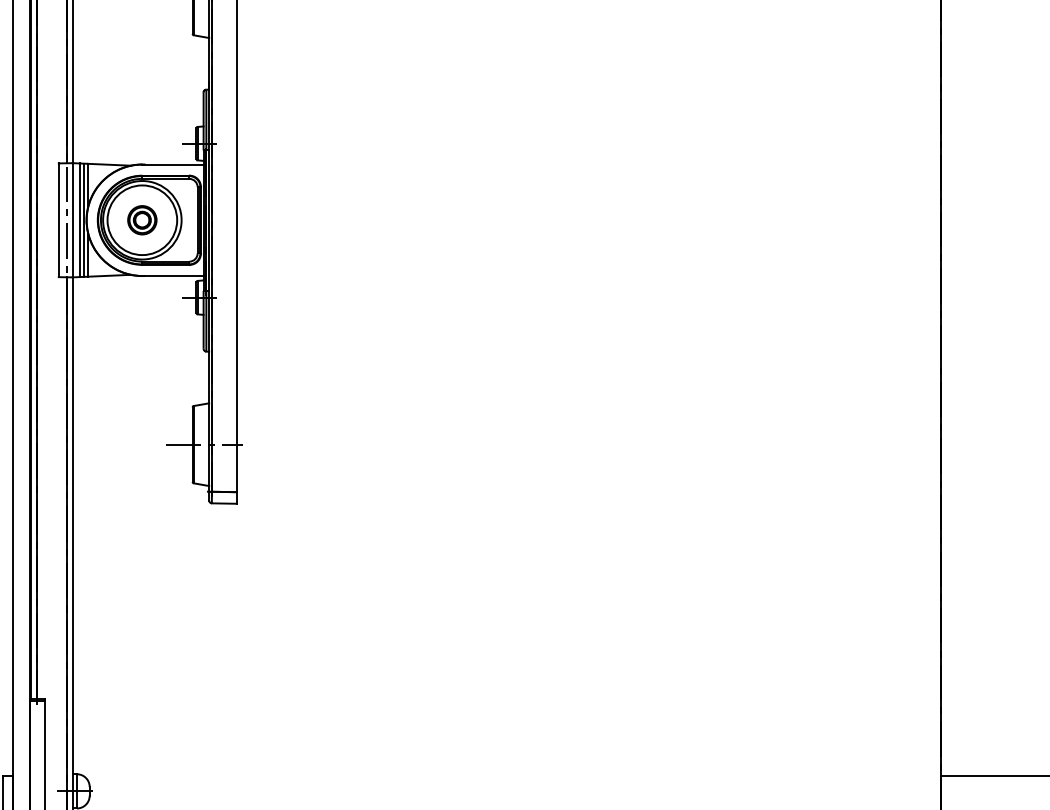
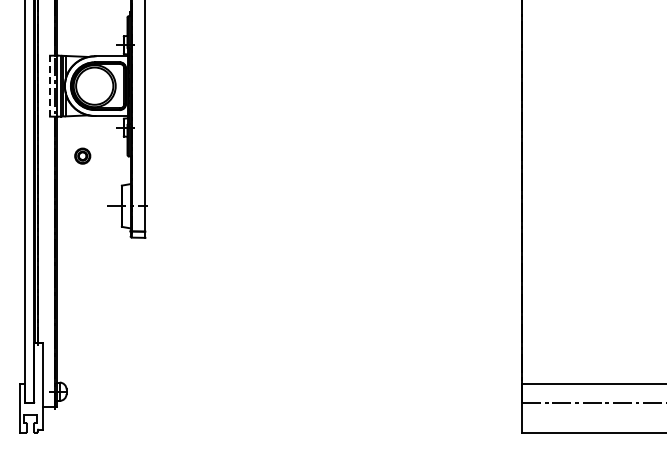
line: (59, 219) -> (50, 85), solid -> dashed
part: (141, 219) -> (82, 155), moved

